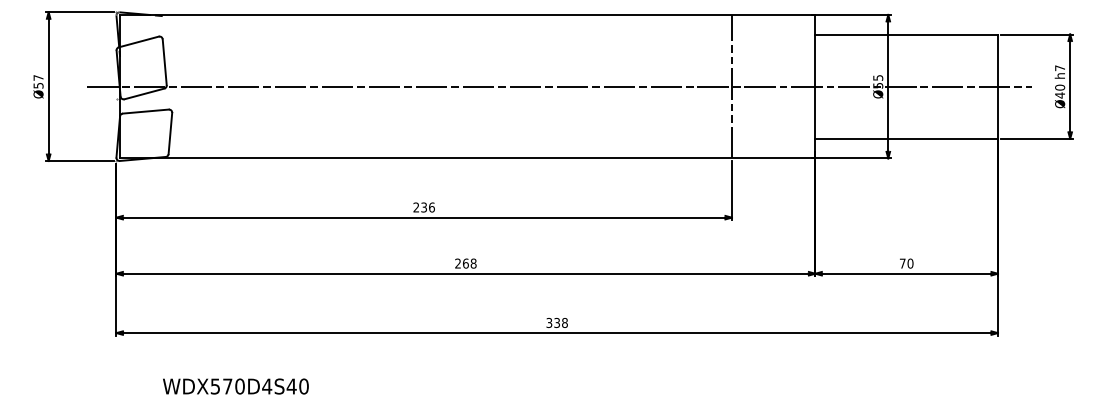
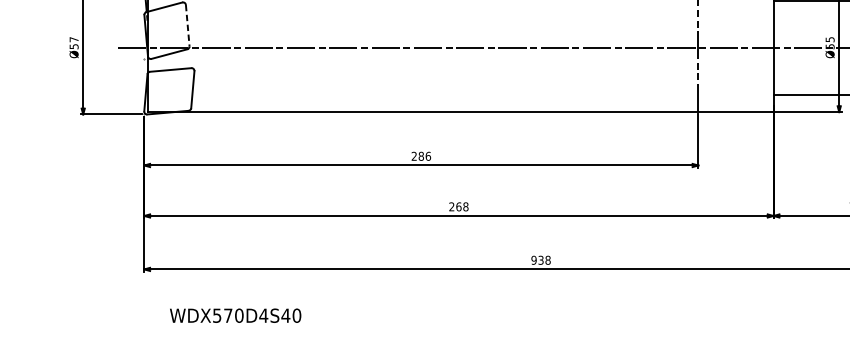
line: (164, 62) -> (187, 25), solid -> dashed
text: (424, 207) -> (421, 156), 236 -> 286
text: (549, 322) -> (534, 259), 338 -> 938
text: (235, 386) -> (235, 315), moved

